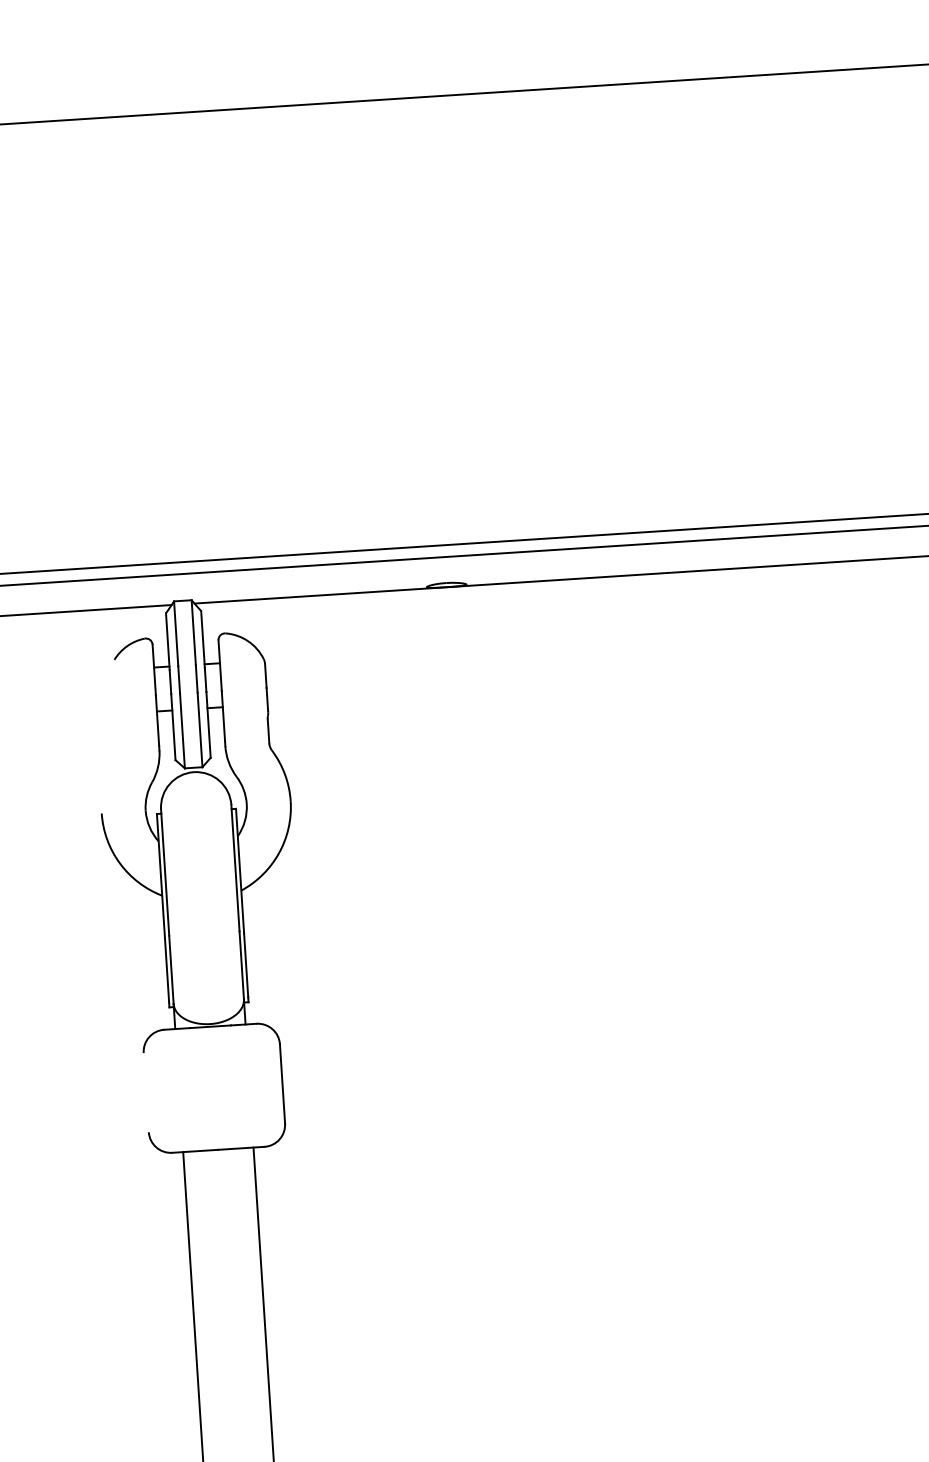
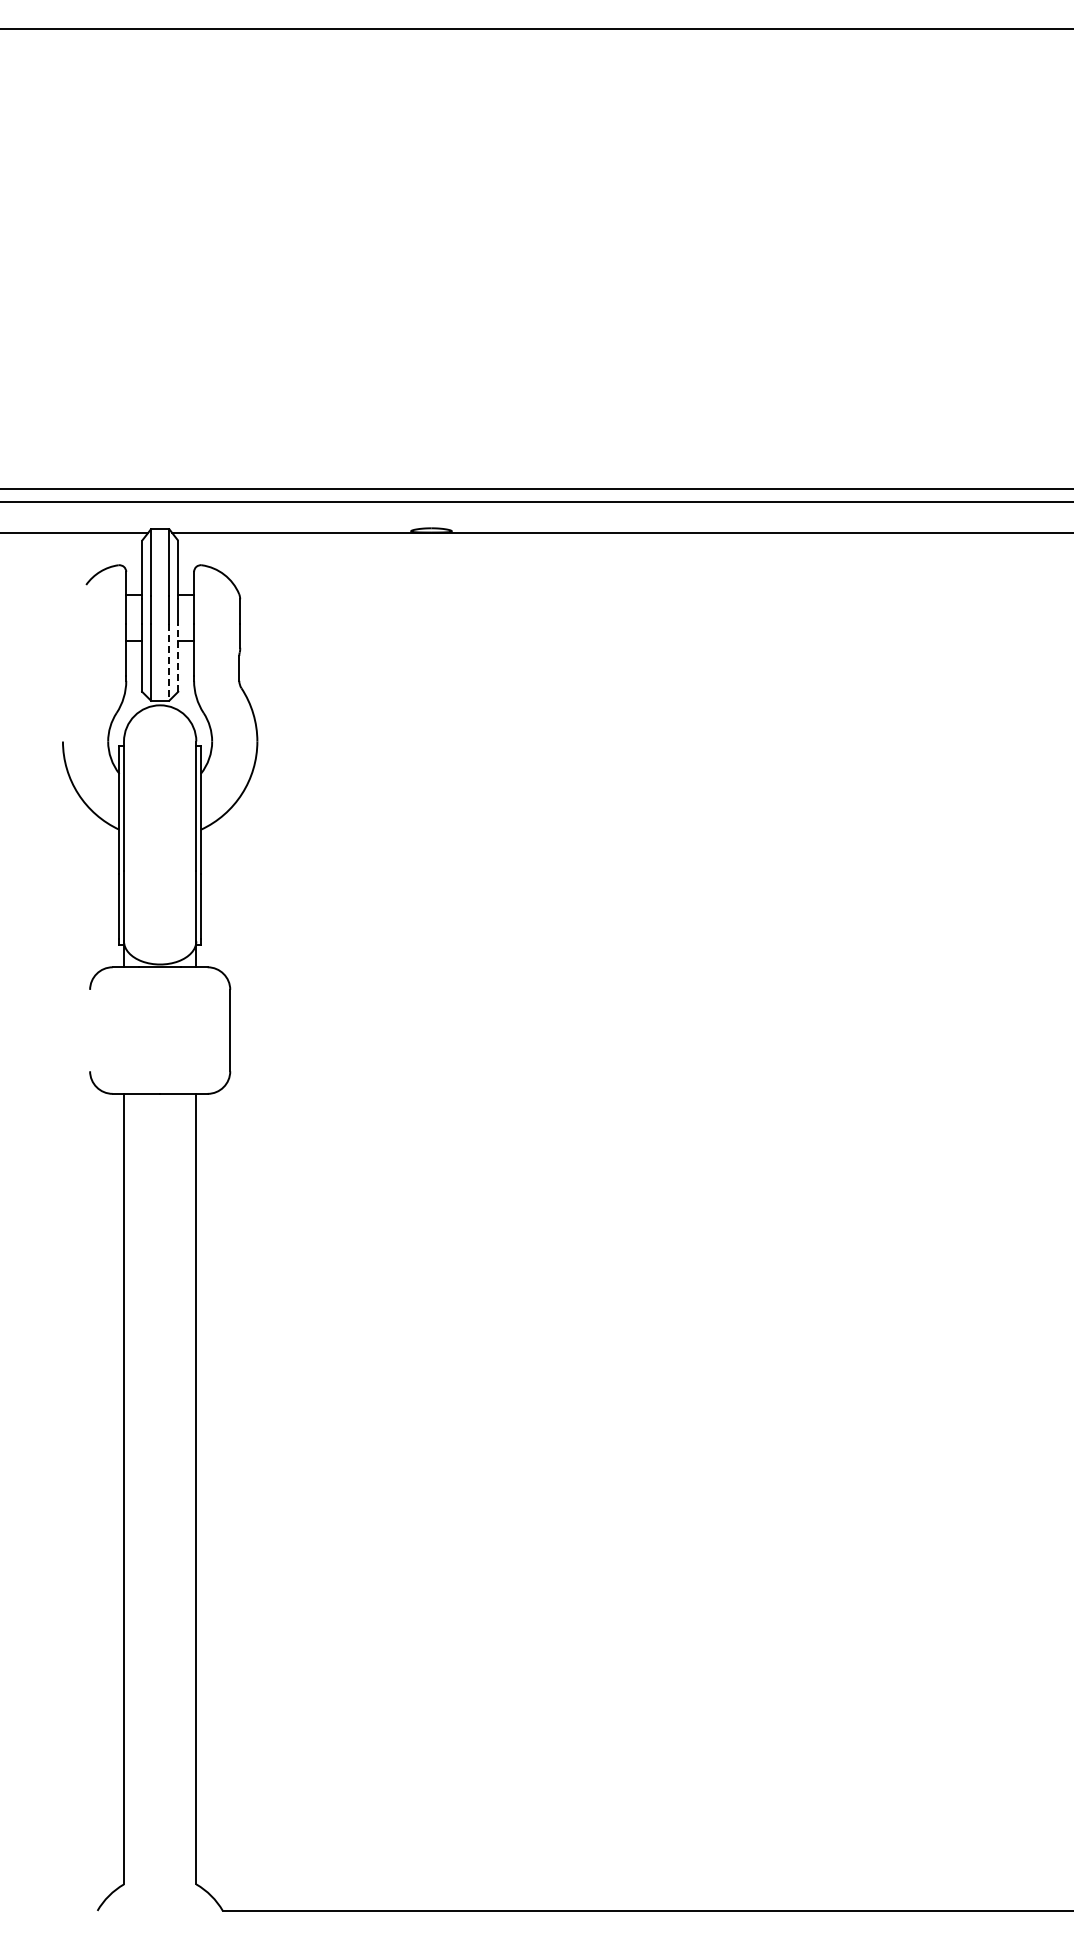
line: (208, 724) -> (178, 657), solid -> dashed
line: (200, 729) -> (169, 662), solid -> dashed

